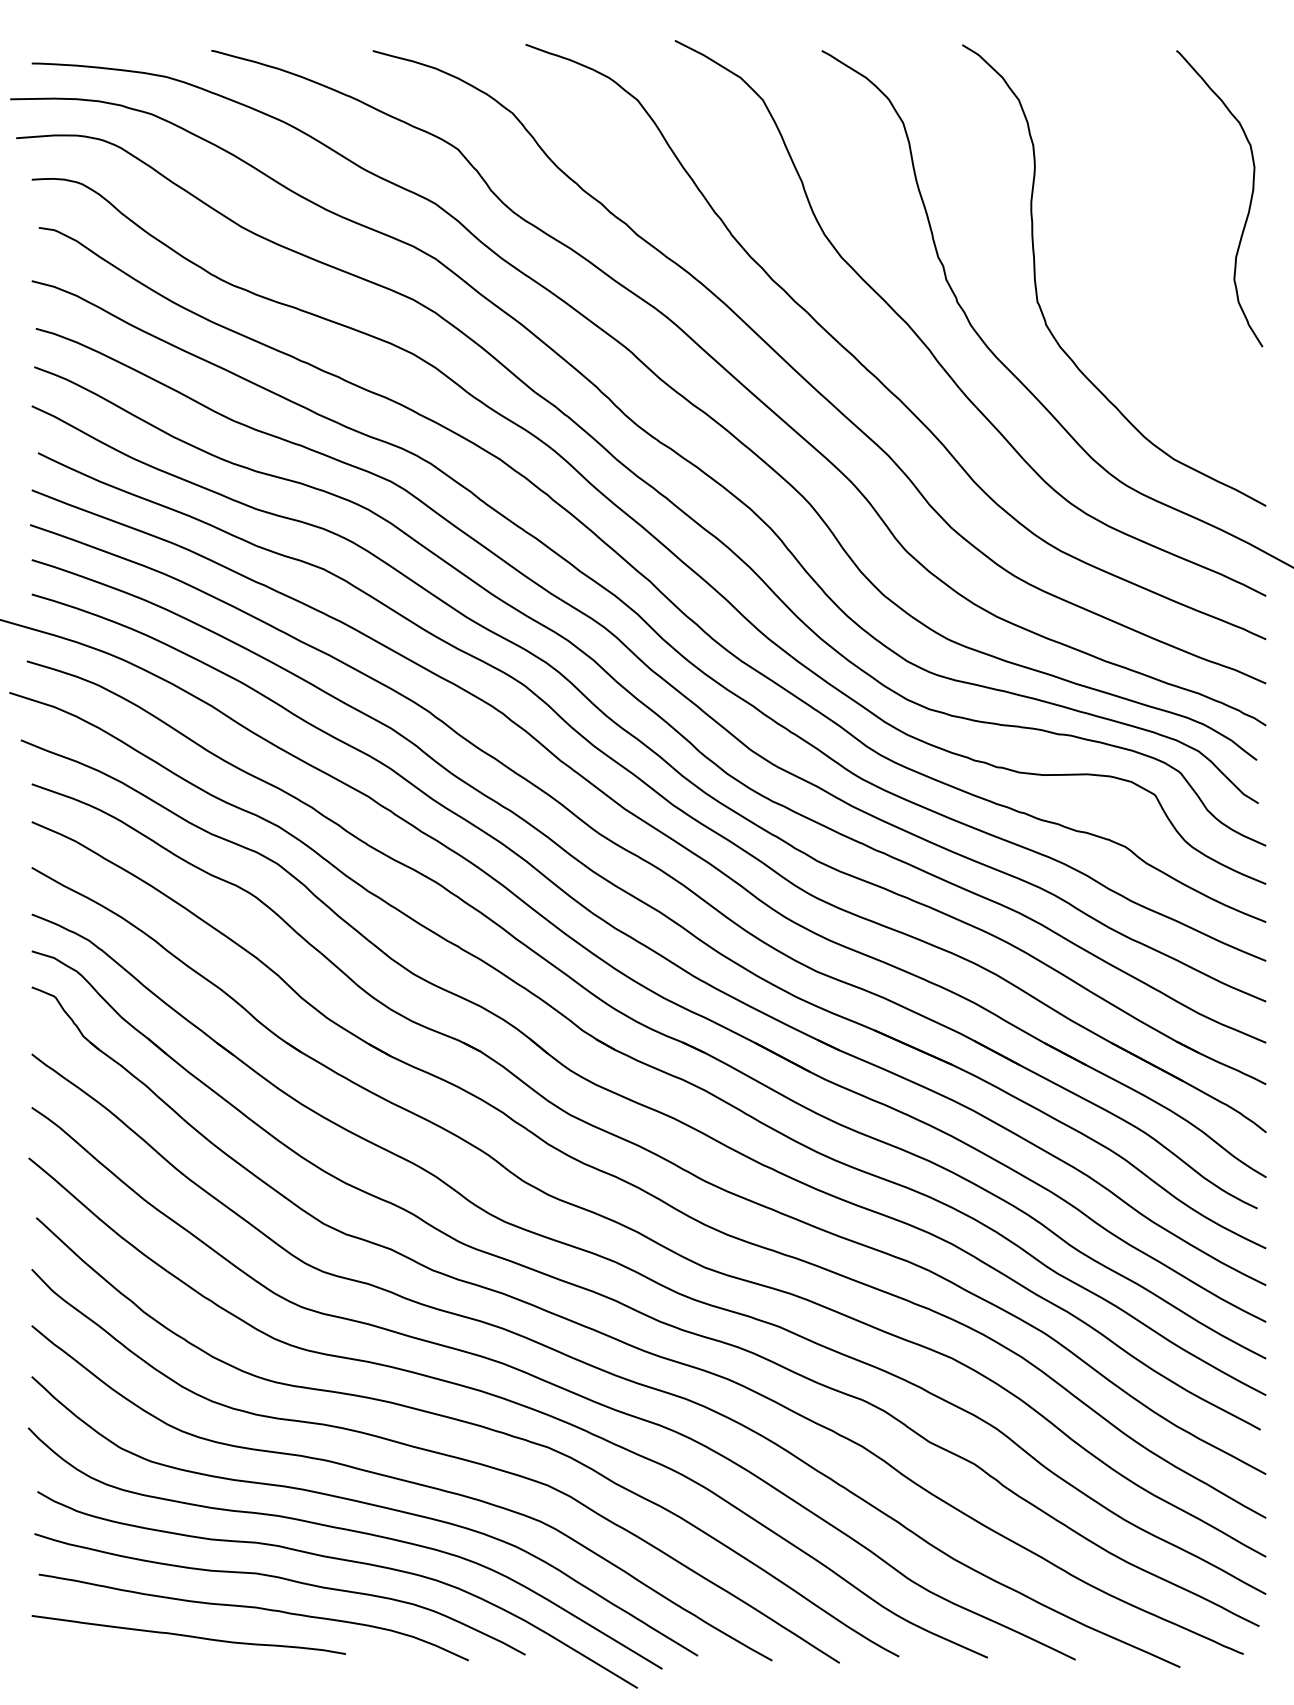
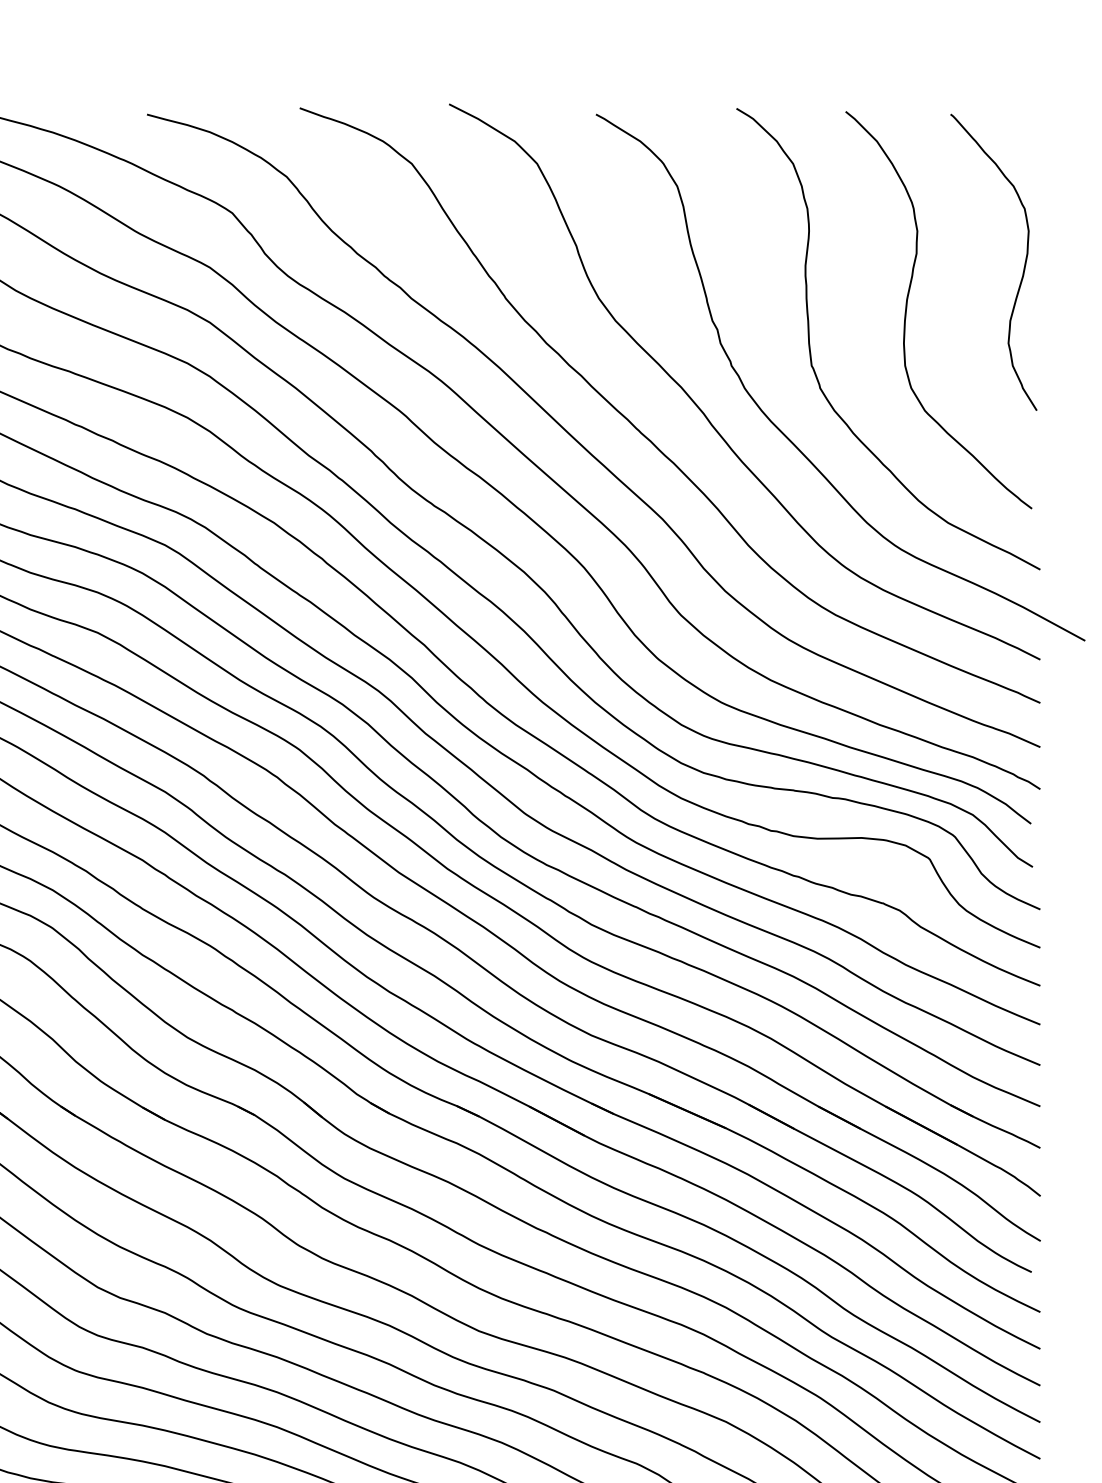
curve: (1133, 242) -> (907, 306), added

